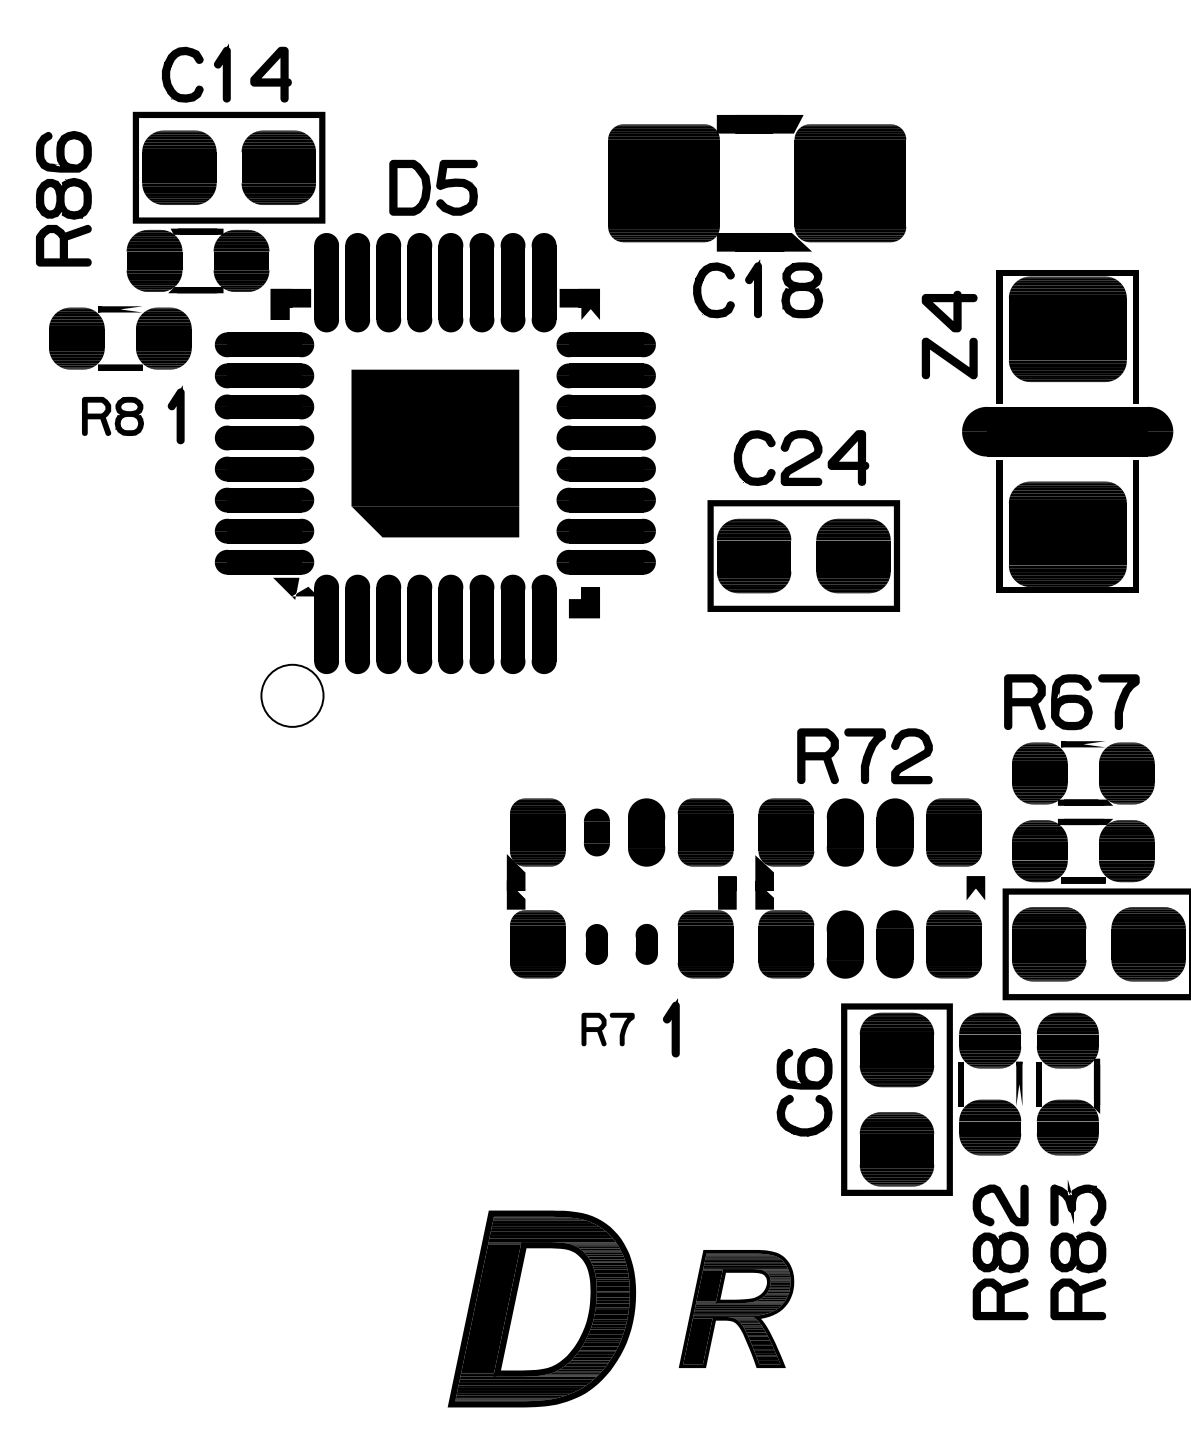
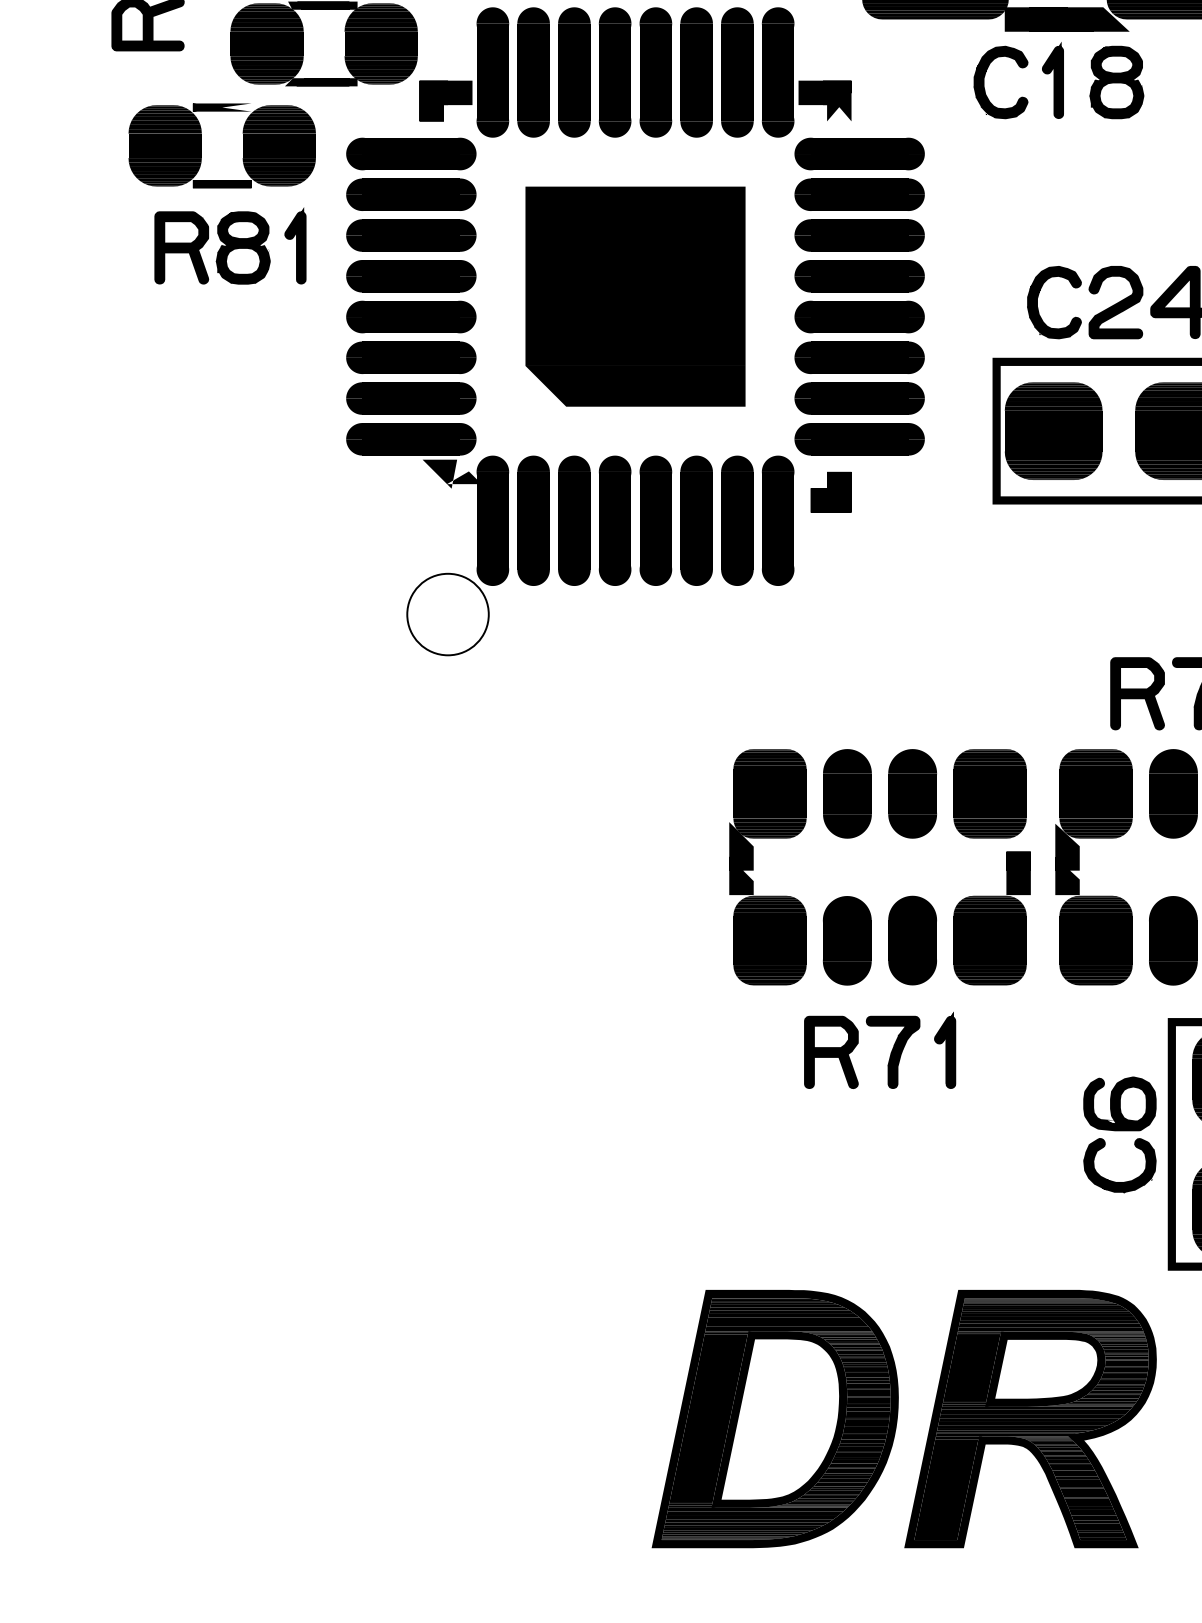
part: (112, 416) -> (211, 248), size x1.43
part: (596, 832) -> (846, 793), size x1.43
part: (596, 944) -> (846, 940), size x1.67
part: (646, 944) -> (912, 940), size x1.67
part: (607, 1029) -> (861, 1052), size x1.67
part: (736, 1308) -> (1030, 1418), size x1.67

